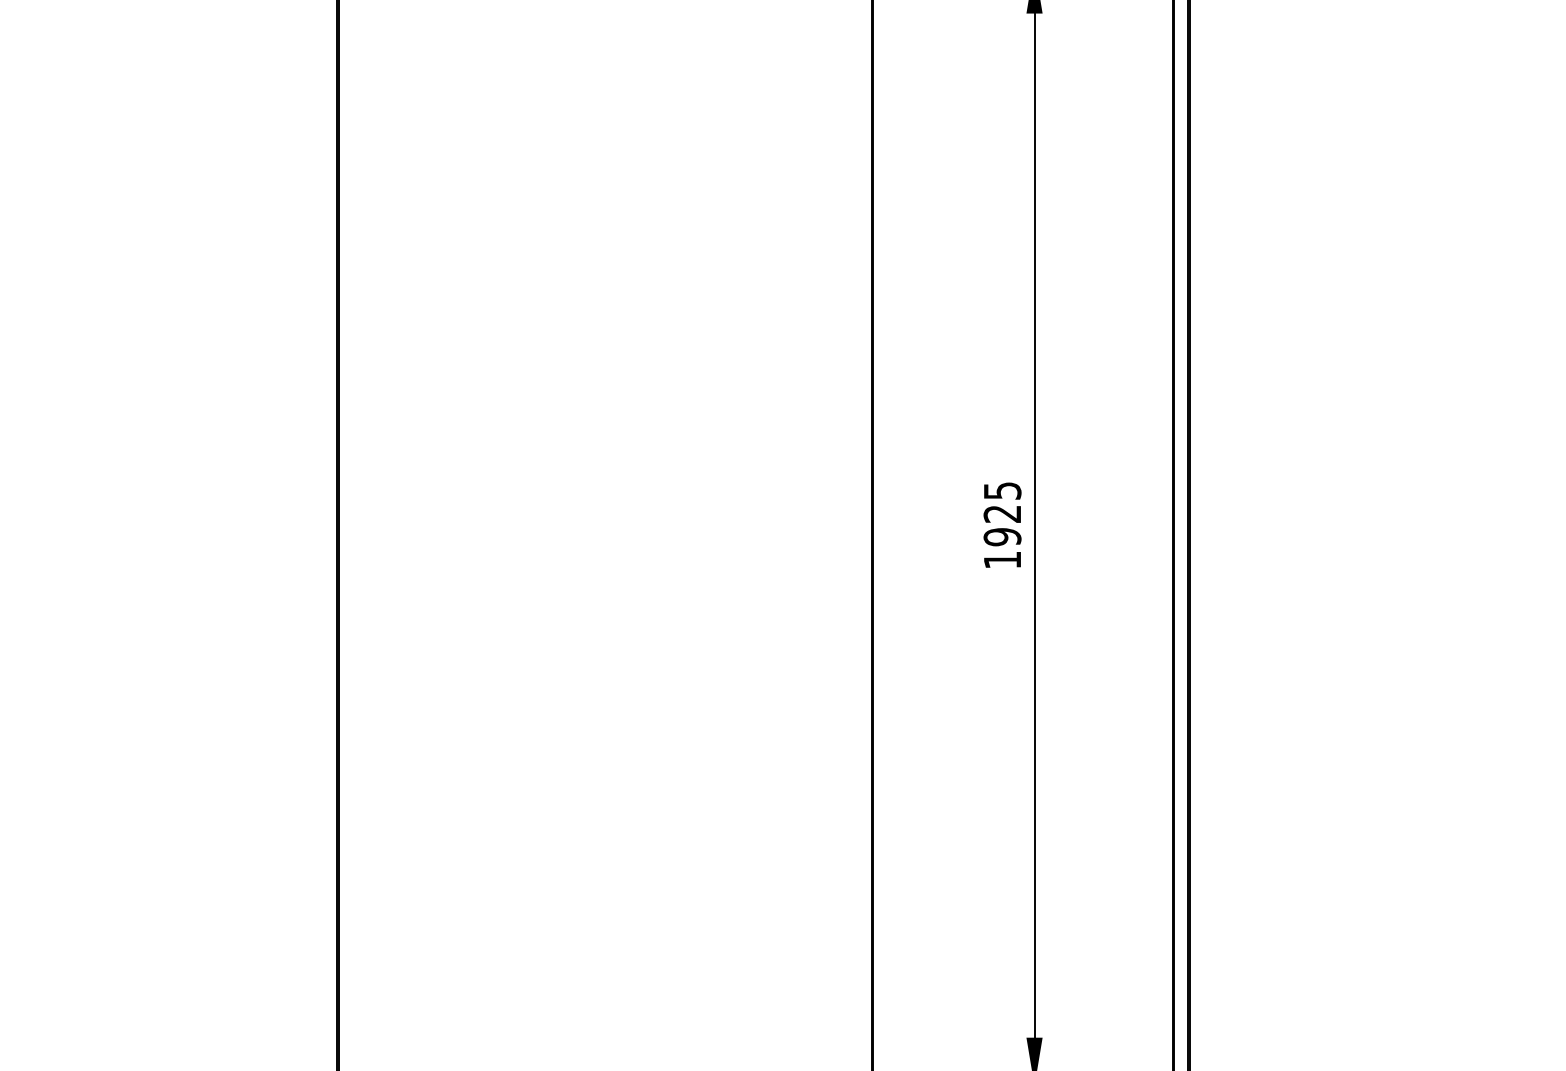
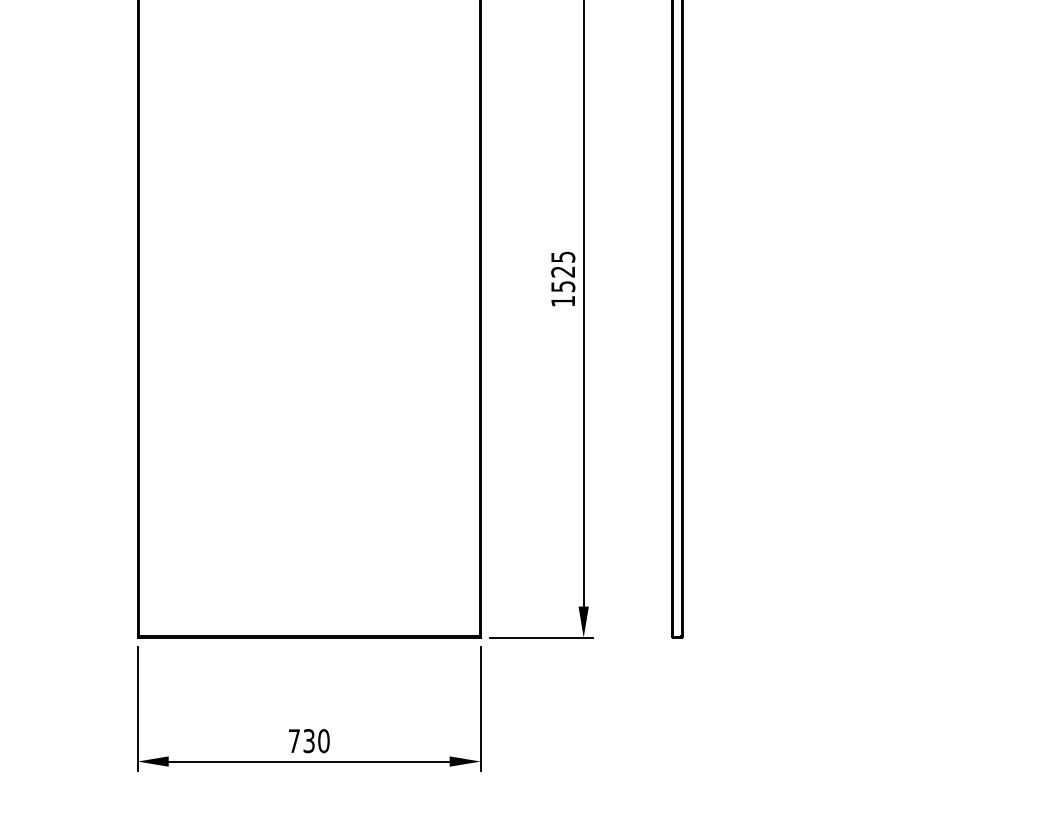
text: (1001, 536) -> (562, 286), 1925 -> 1525

